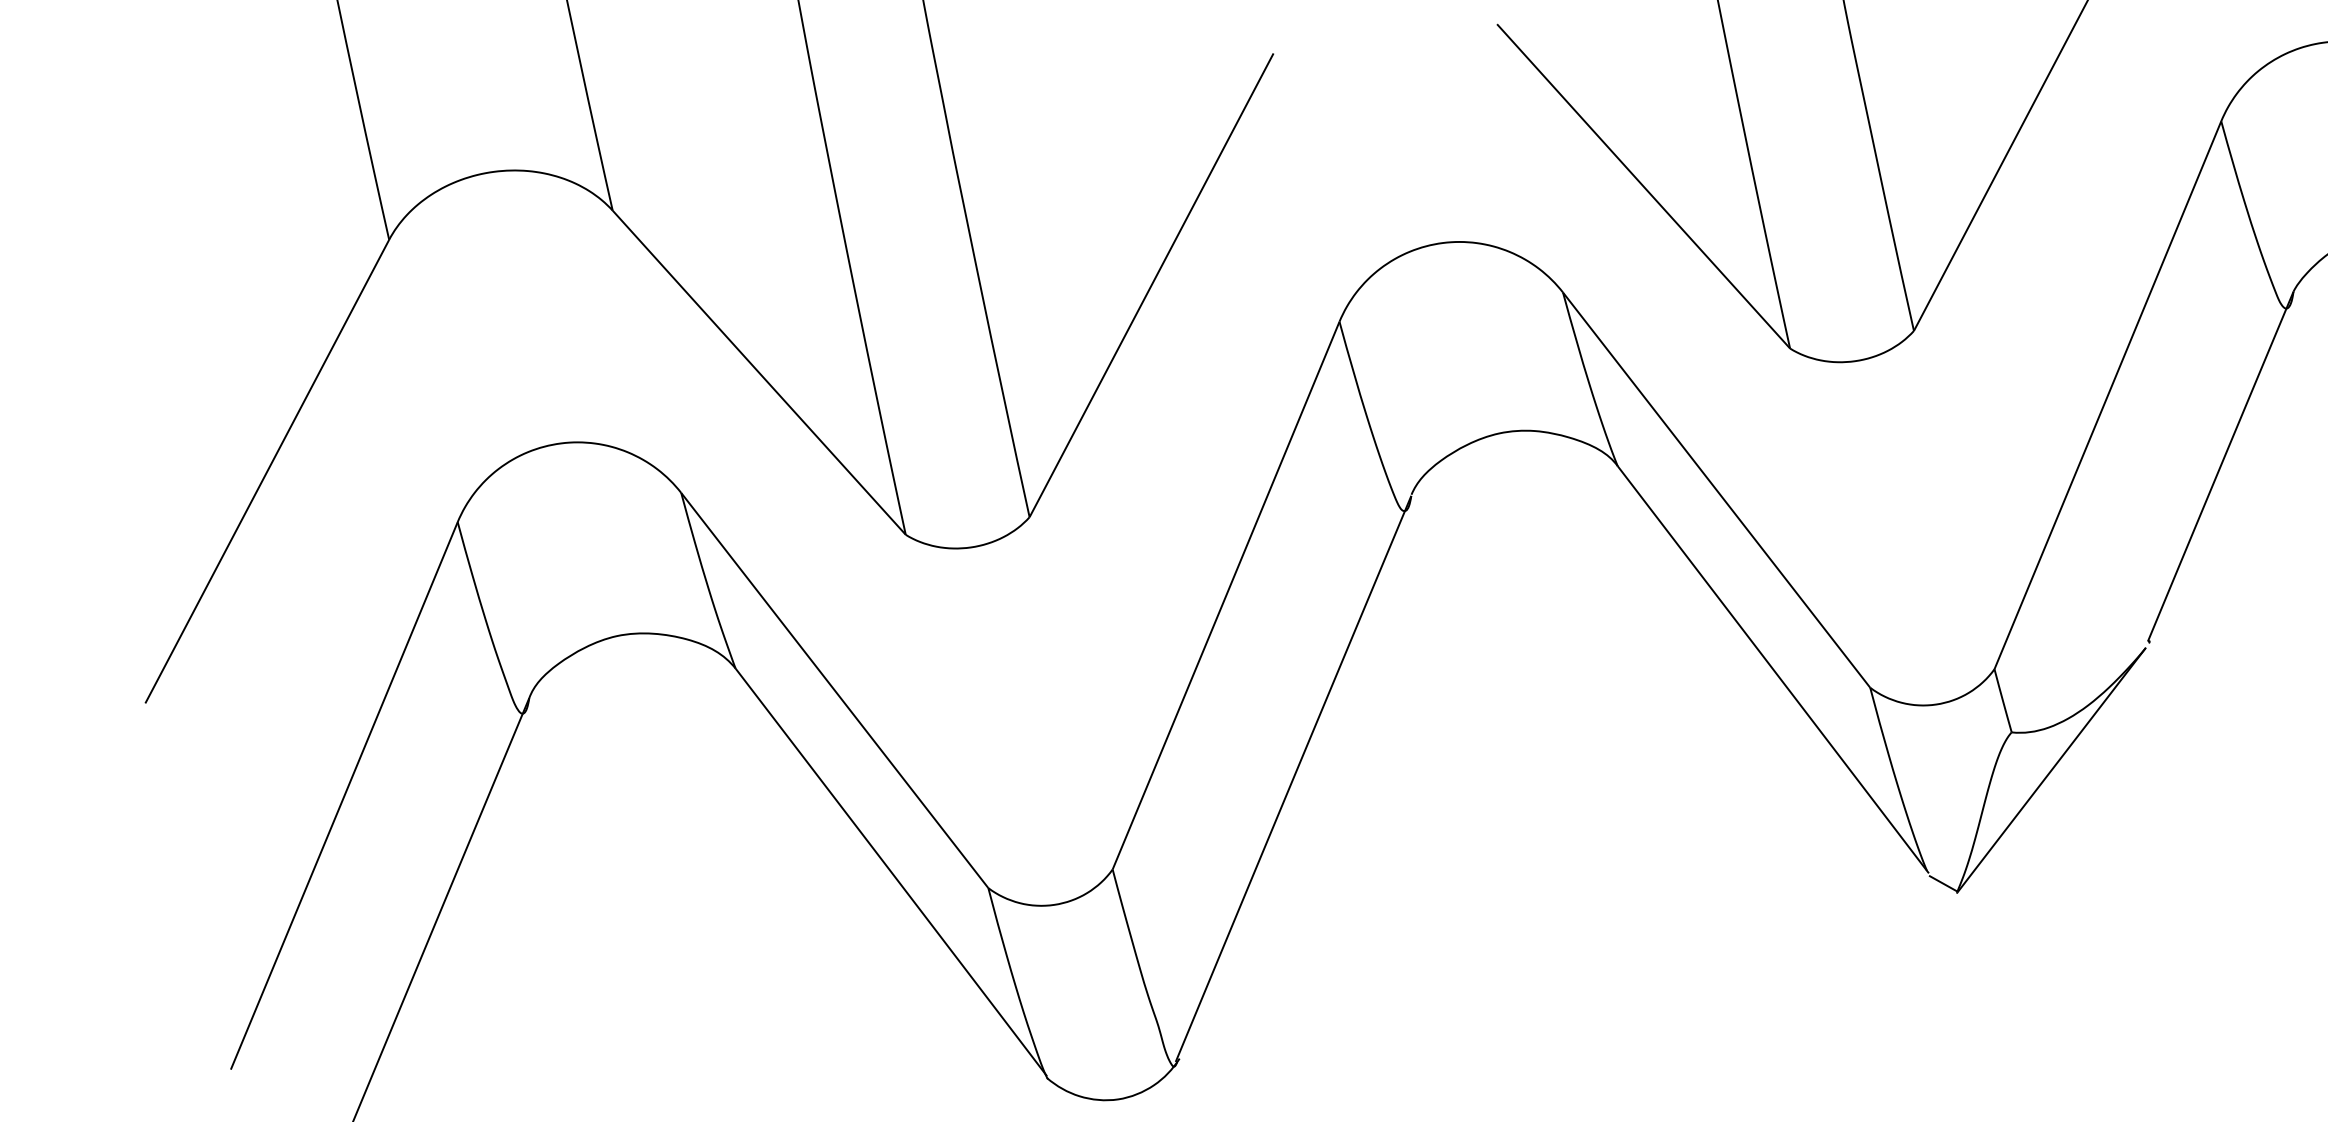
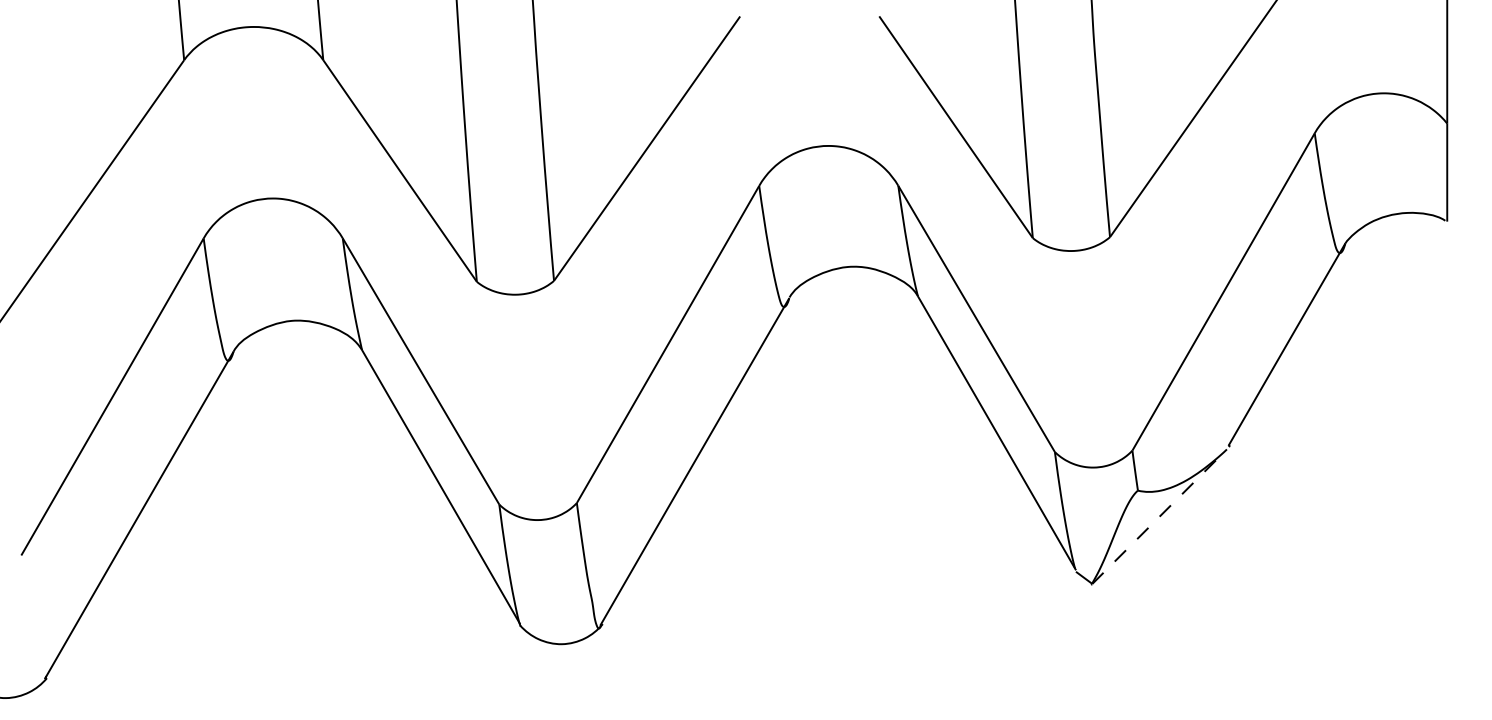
line: (2051, 771) -> (1159, 517), solid -> dashed

